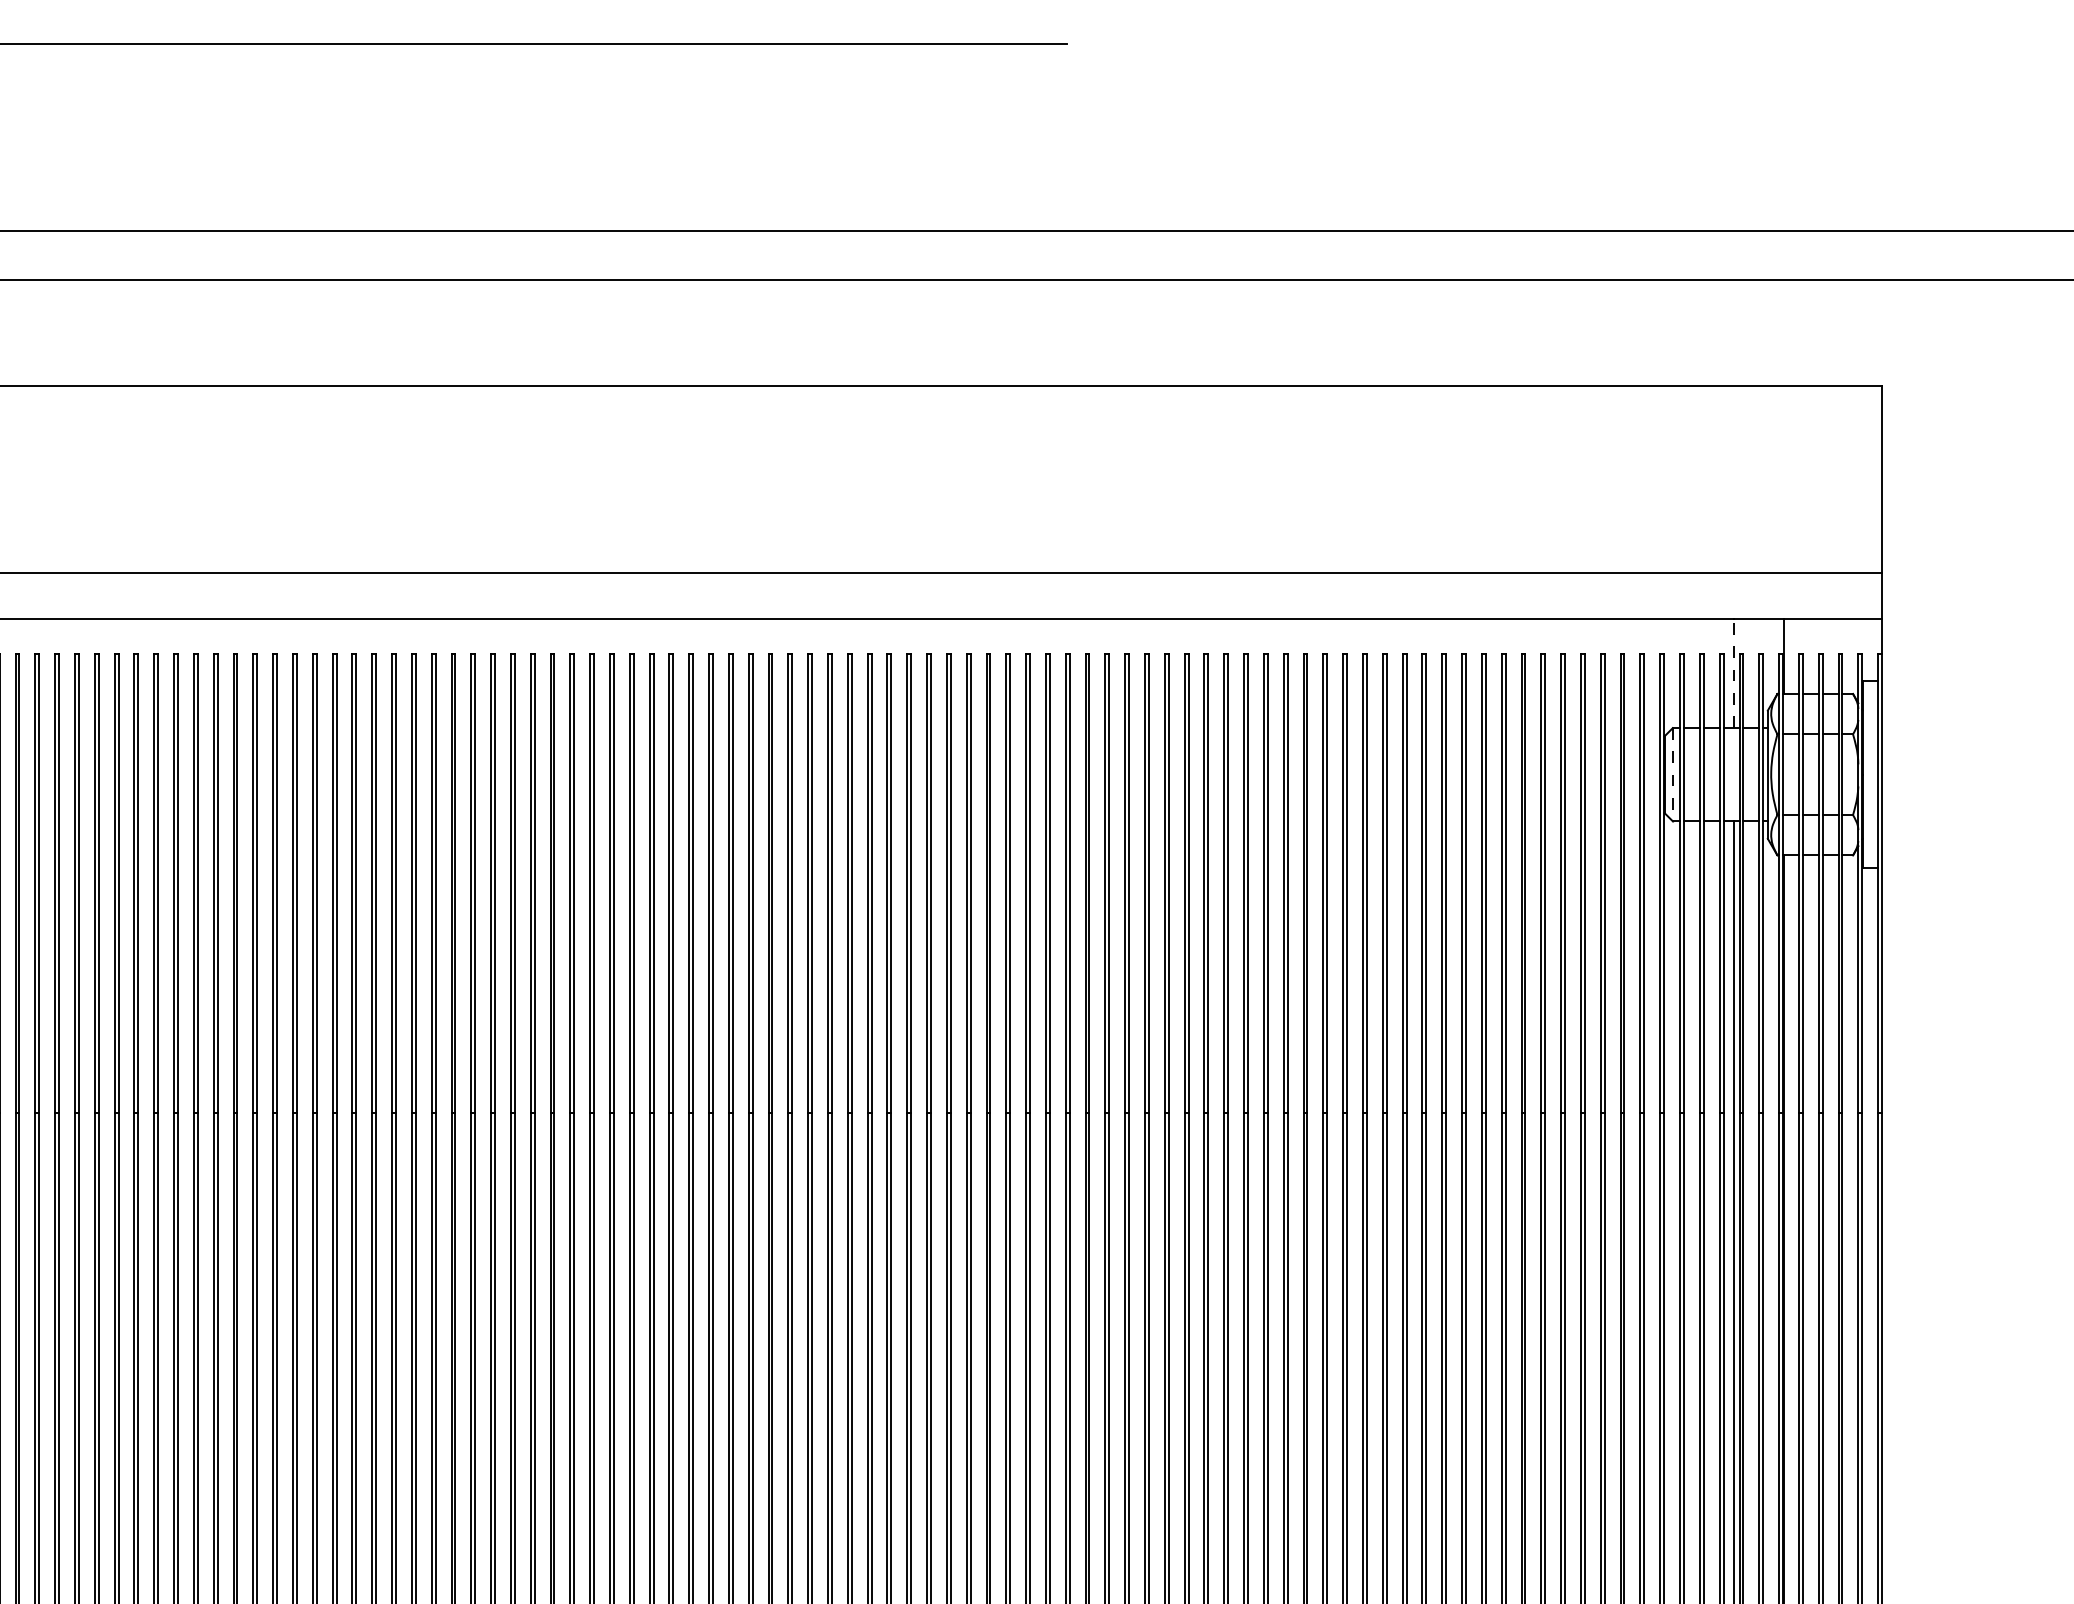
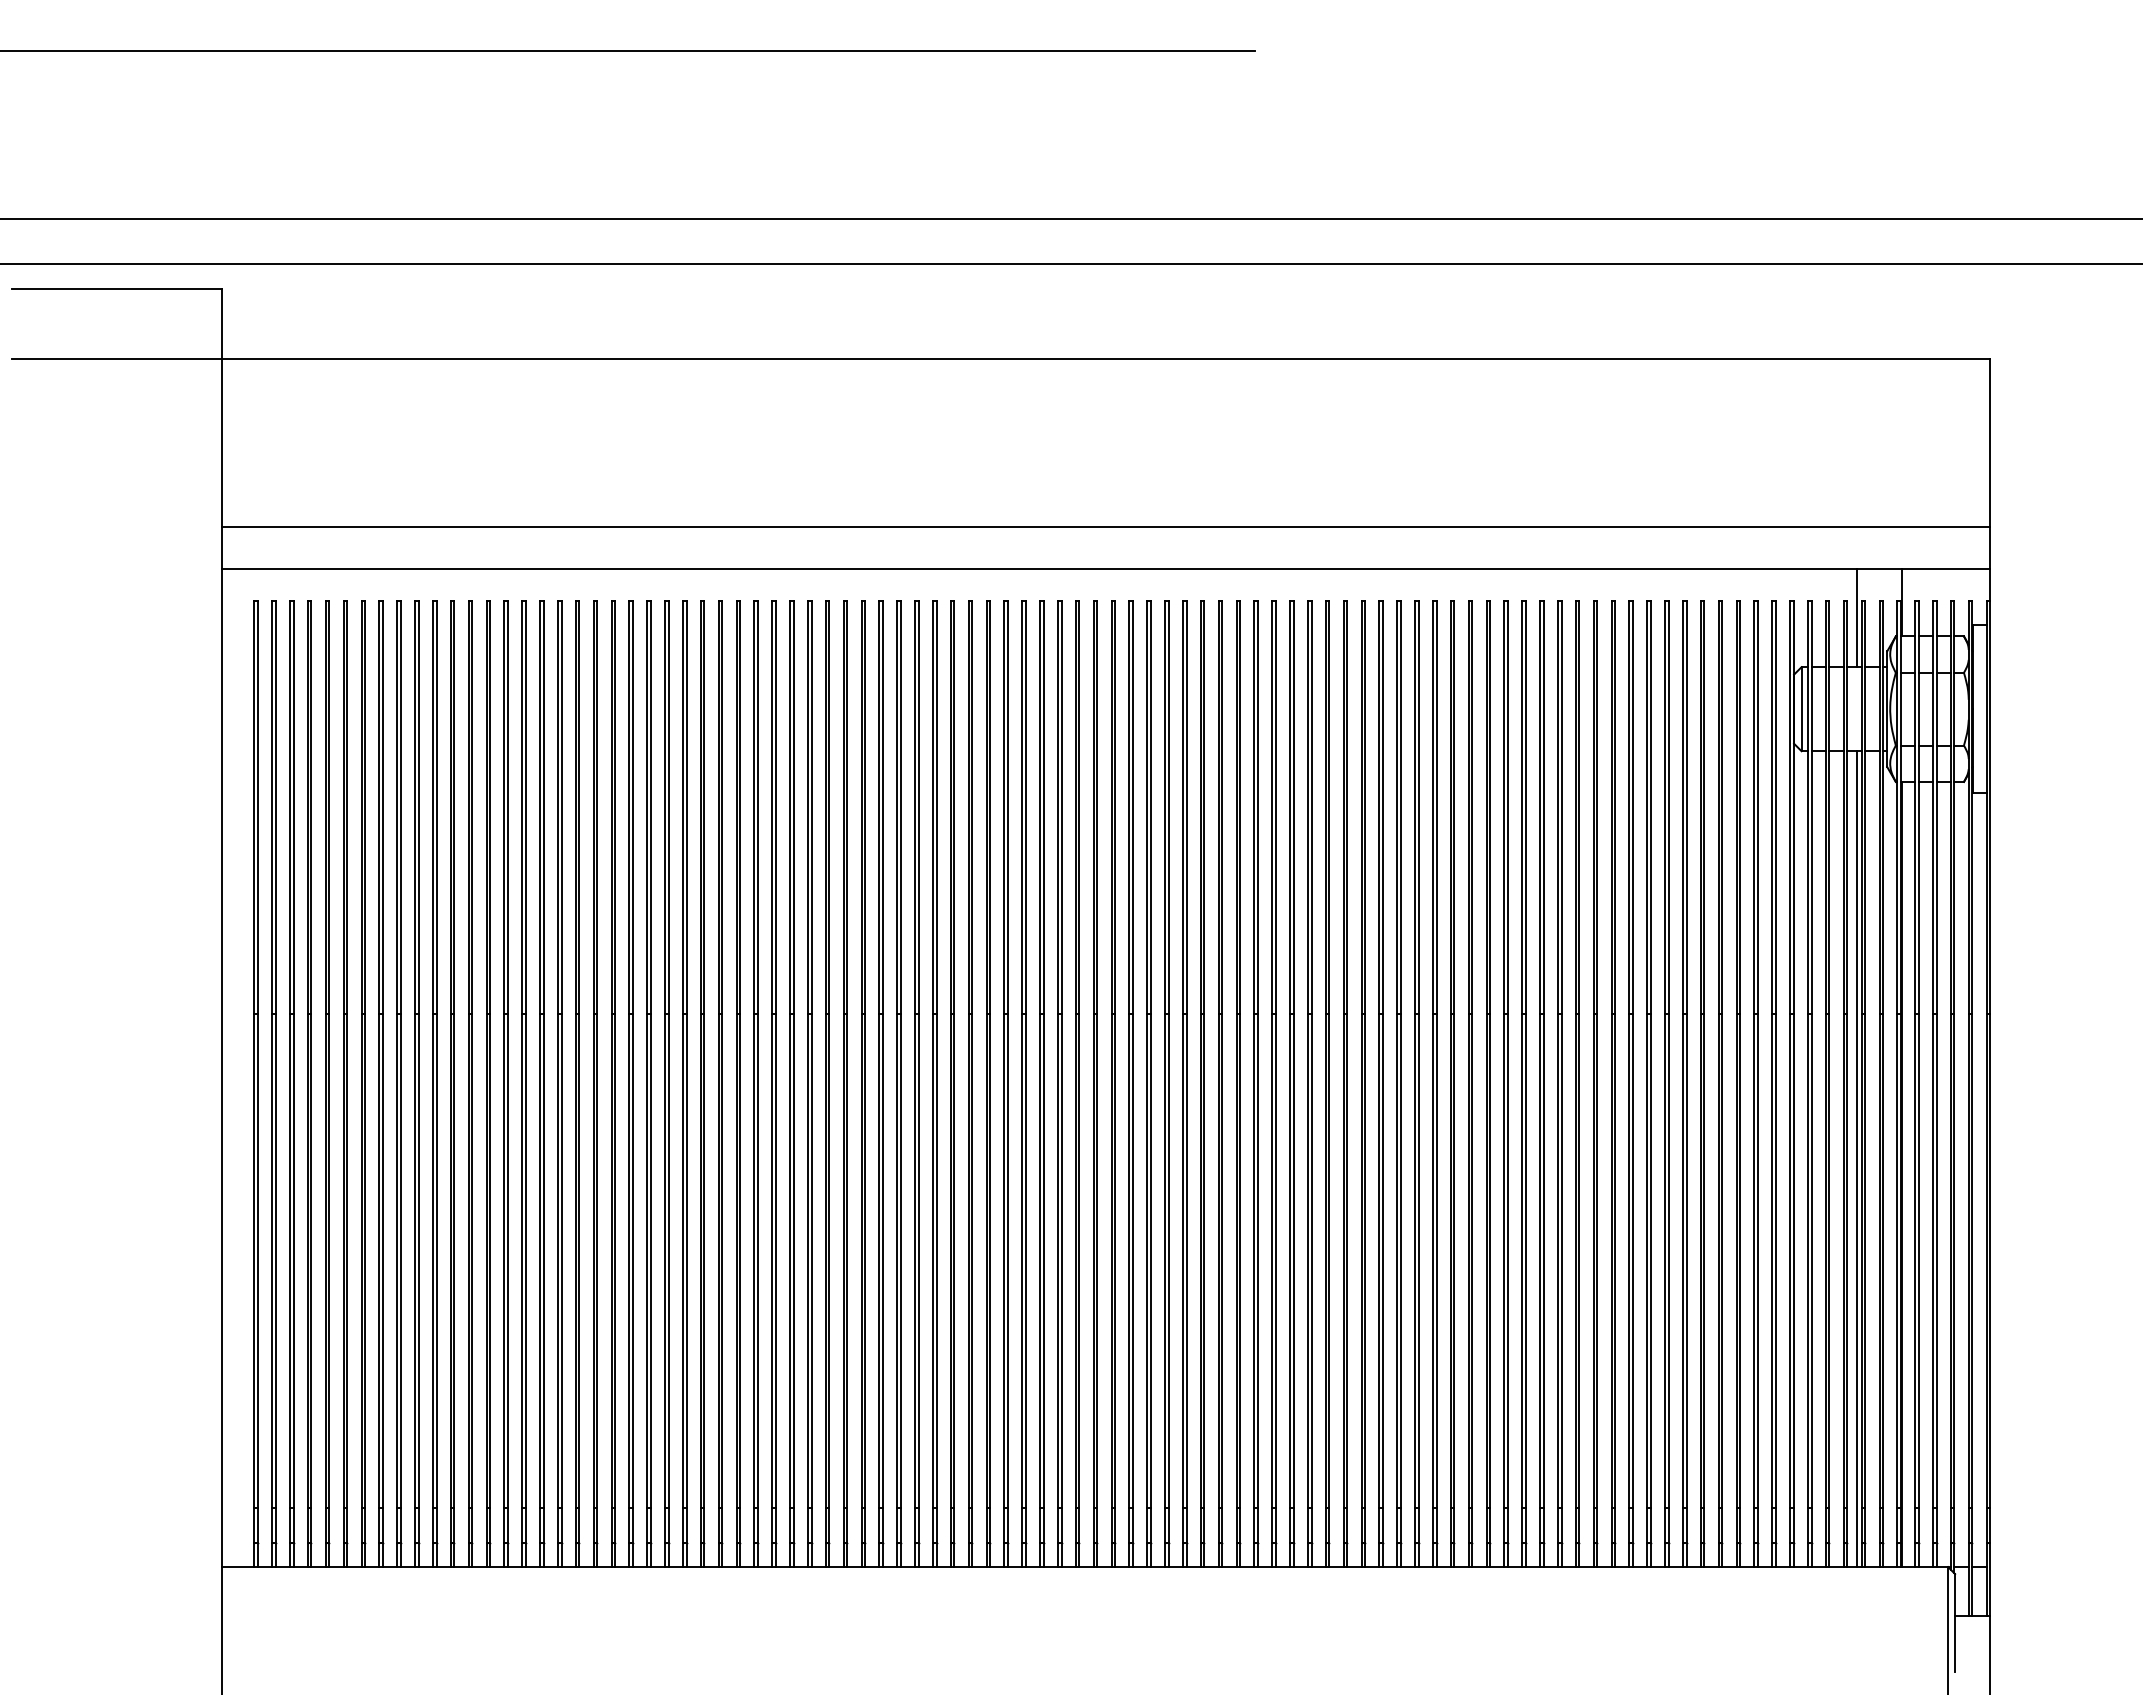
line: (1734, 672) -> (1857, 617), dashed -> solid
line: (1672, 775) -> (1801, 709), dashed -> solid

